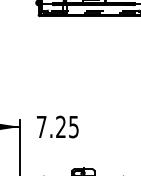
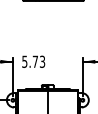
text: (57, 126) -> (33, 61), 7.25 -> 5.73

